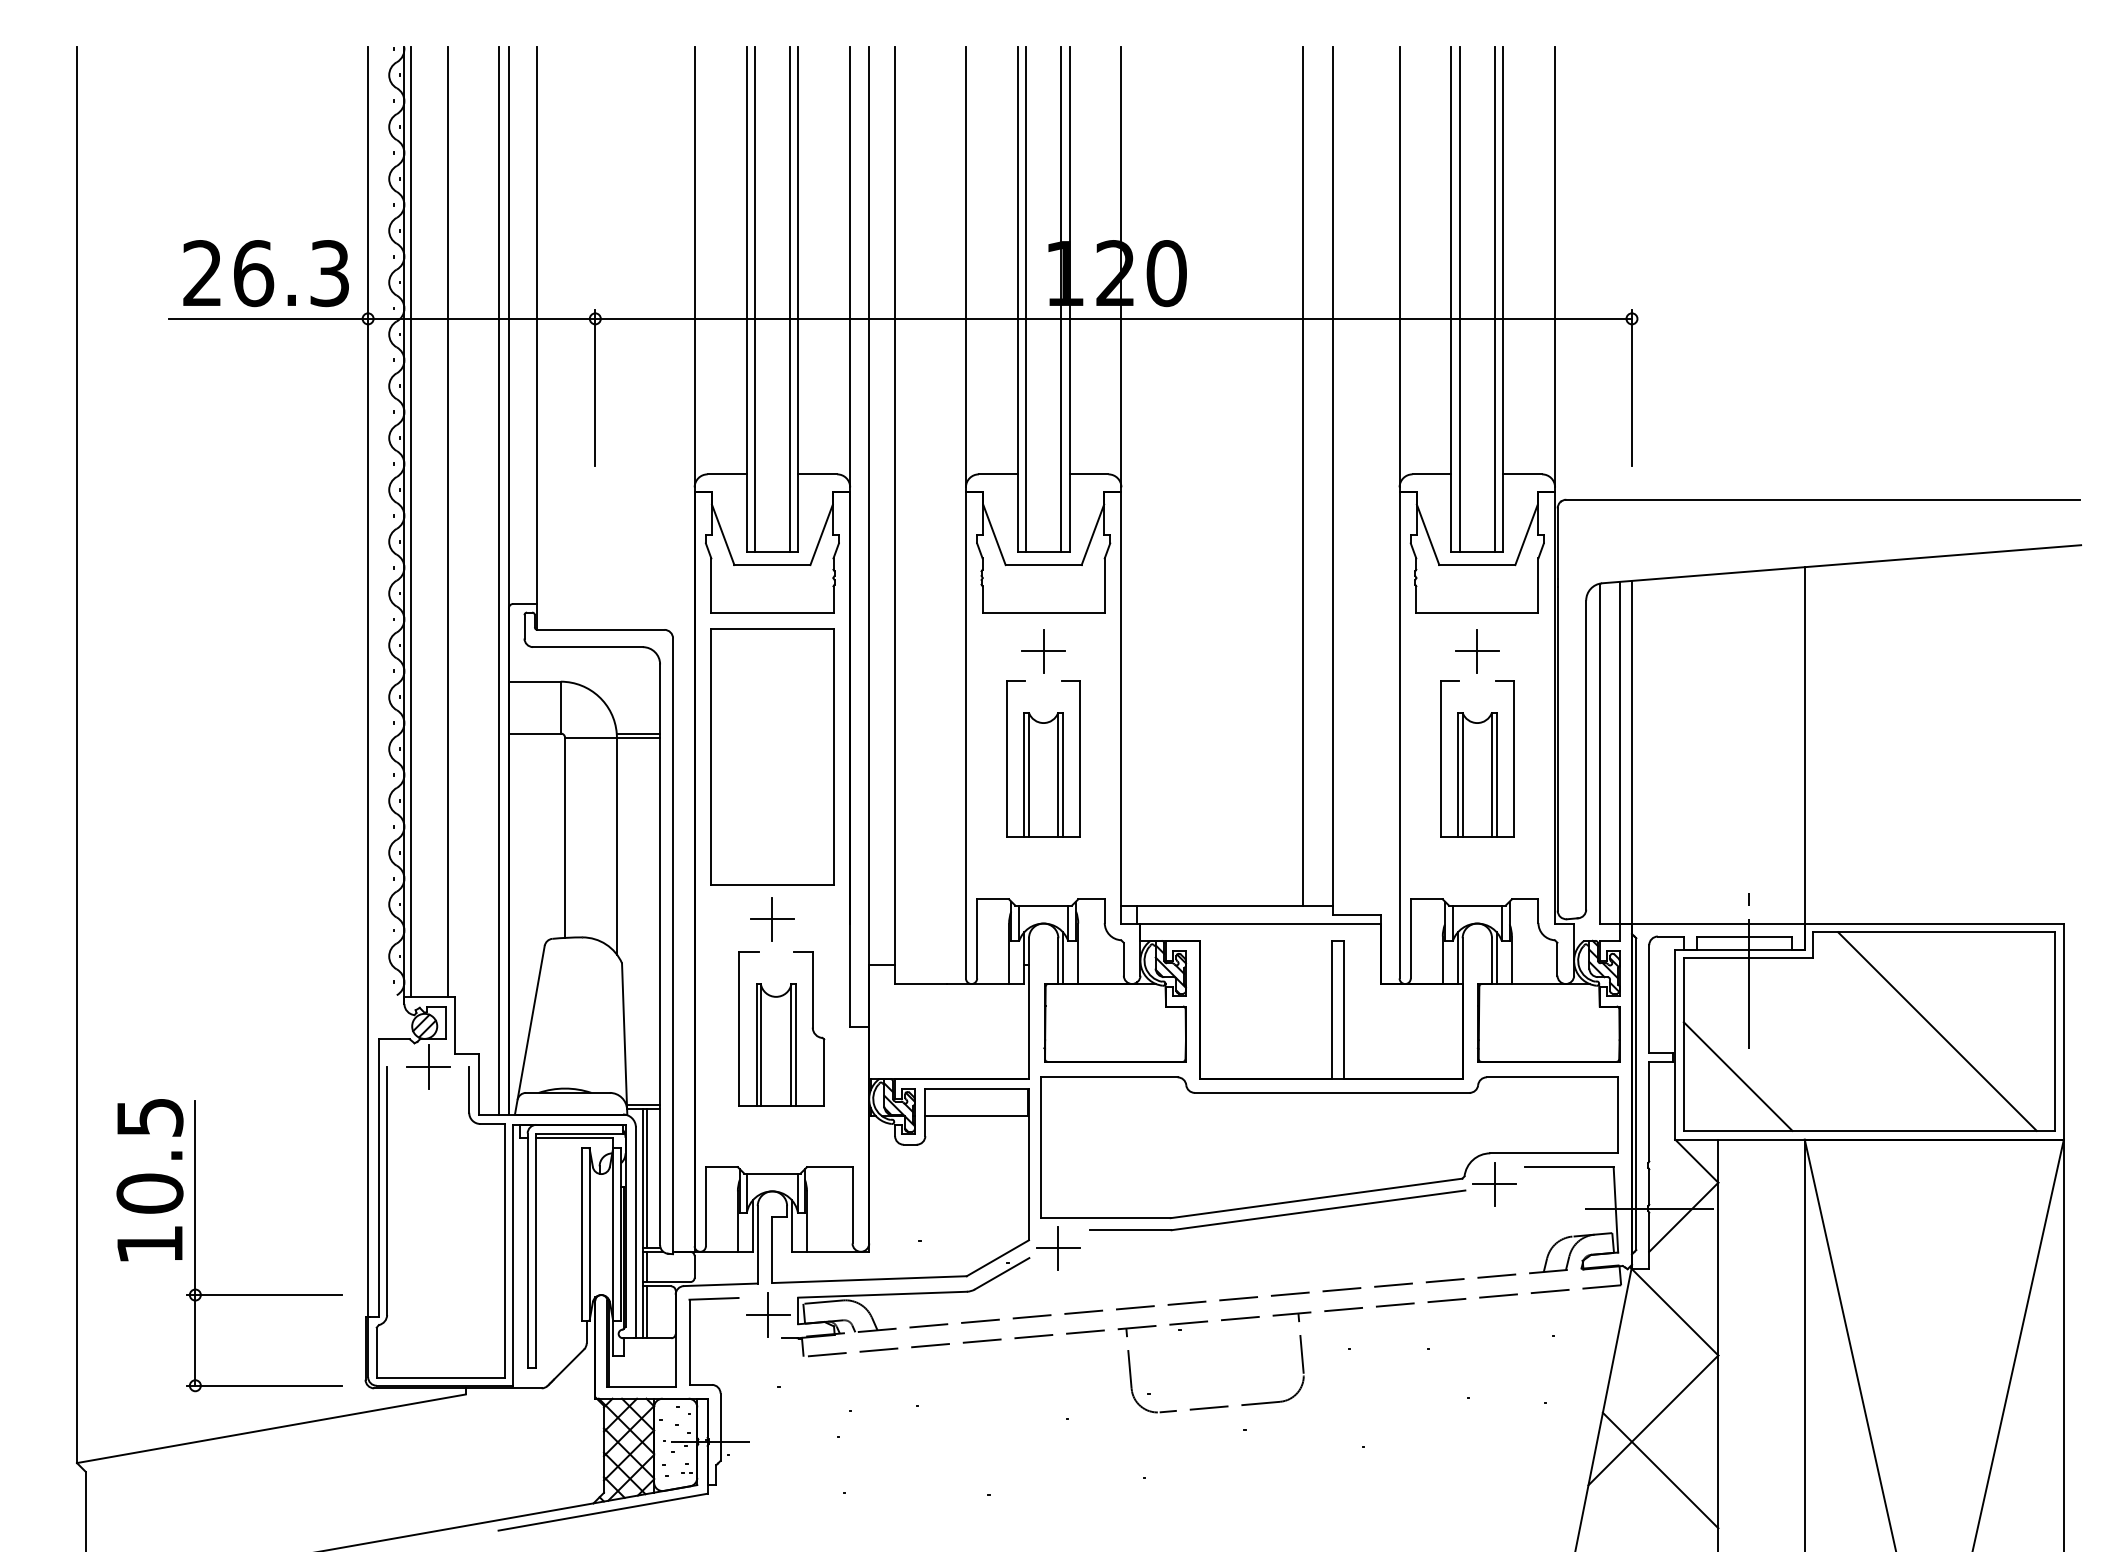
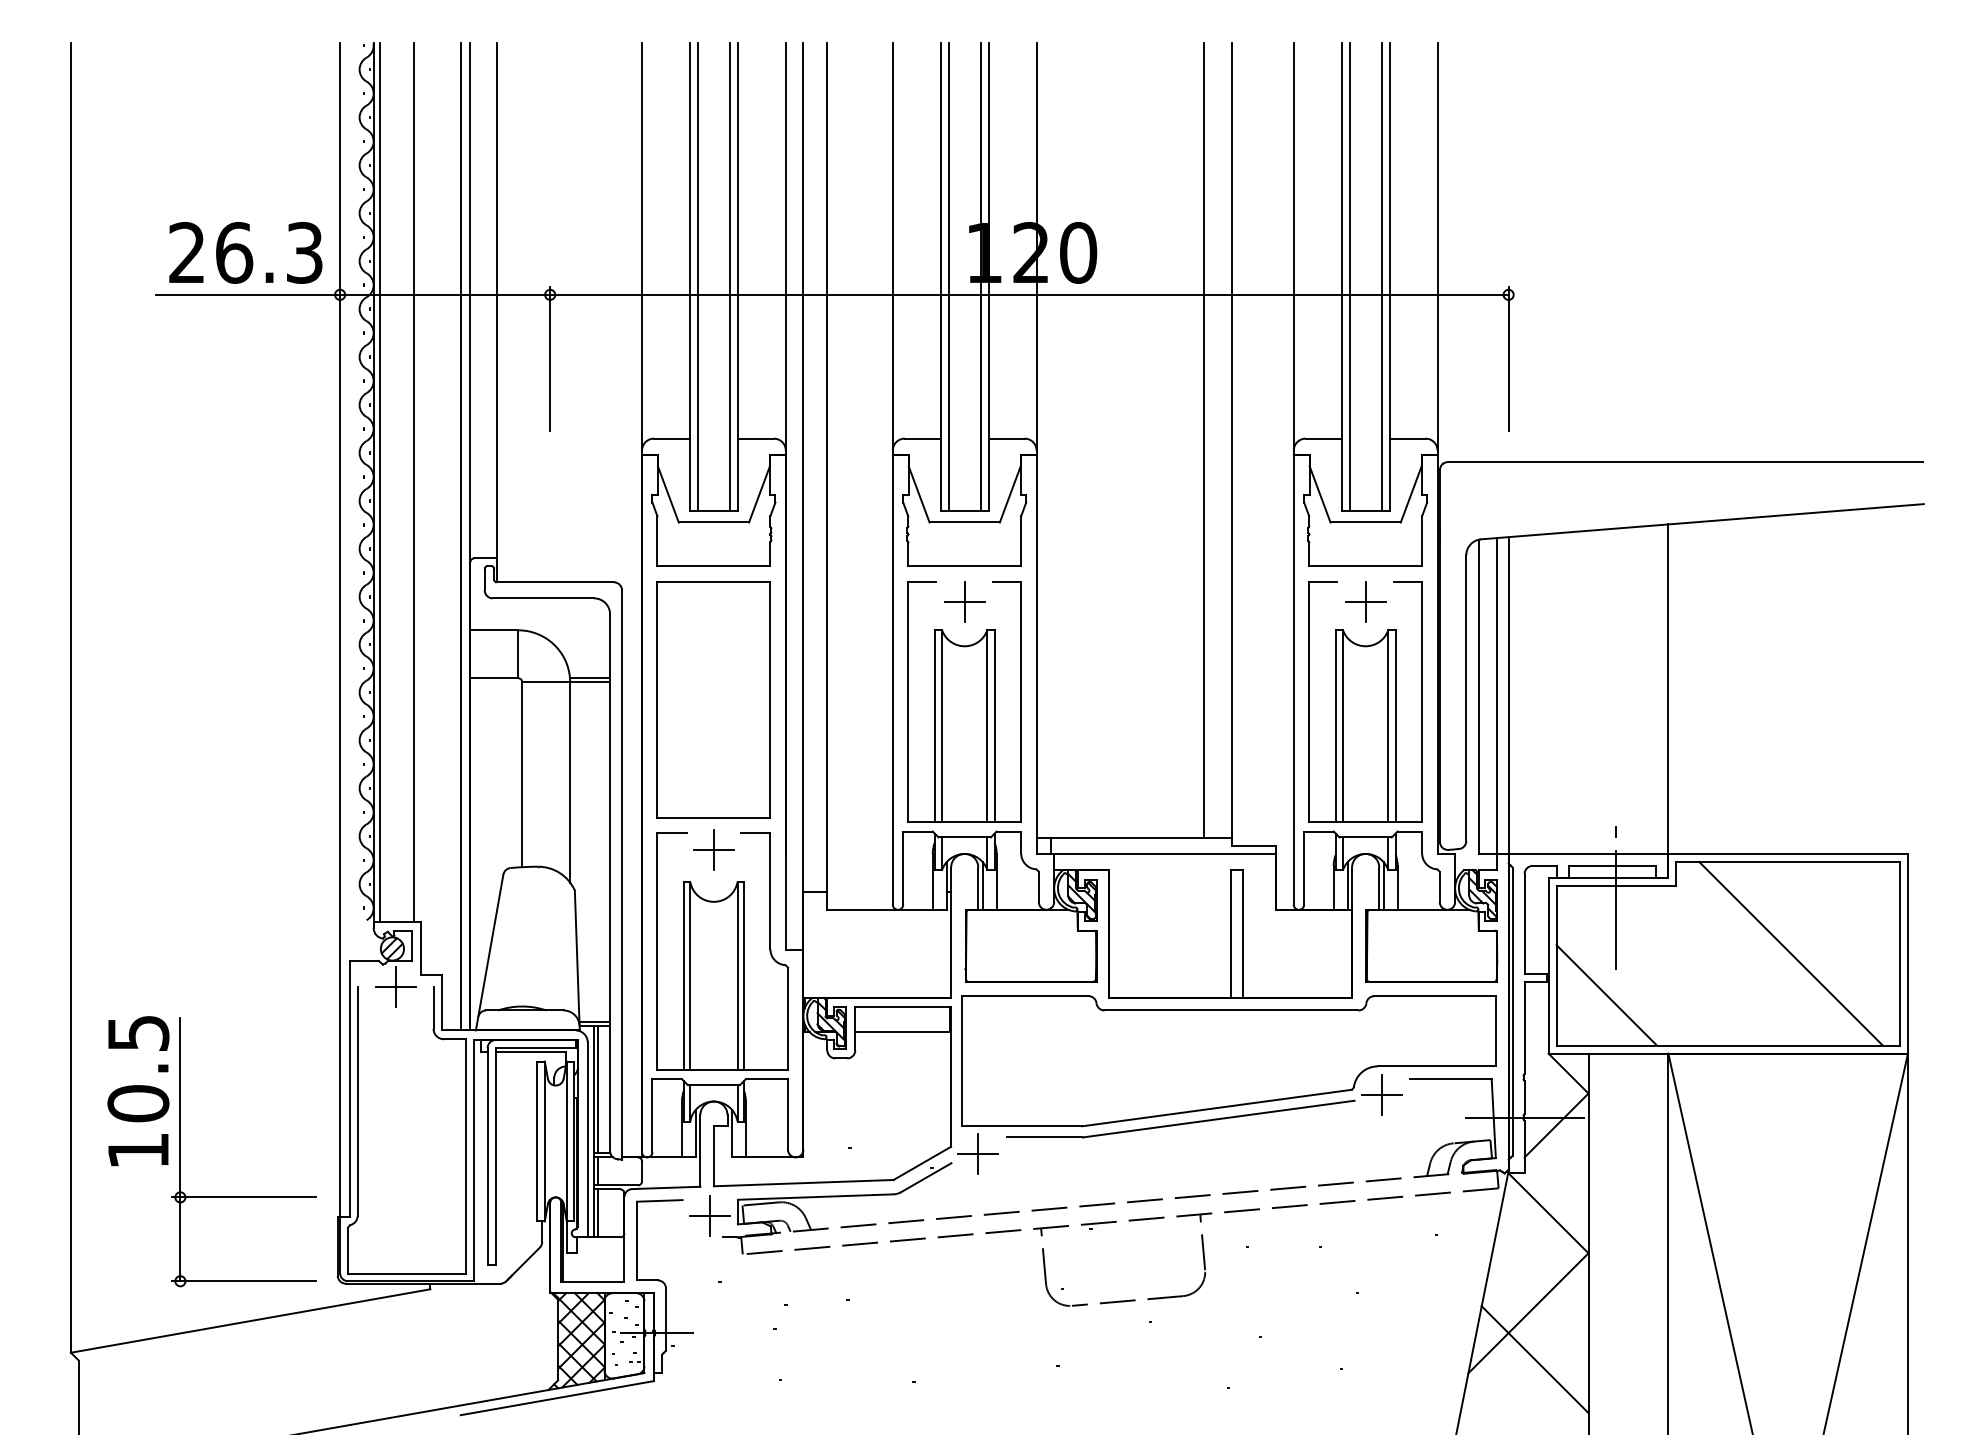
part: (1043, 758) -> (964, 701), size x1.67
part: (1477, 758) -> (1365, 701), size x1.67
part: (781, 1029) -> (722, 951), size x1.67

